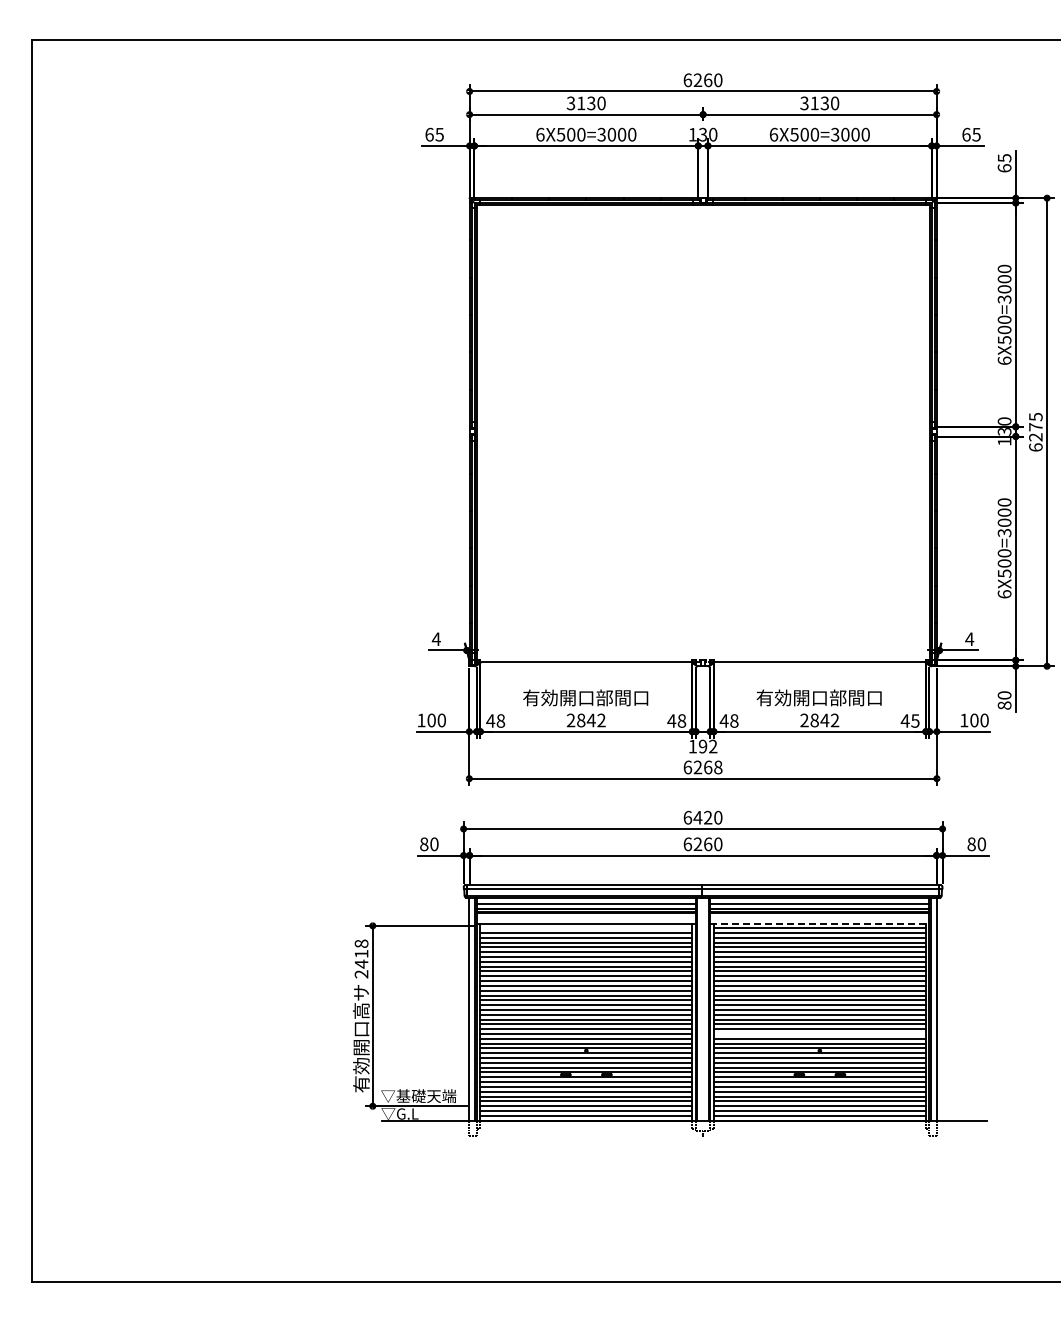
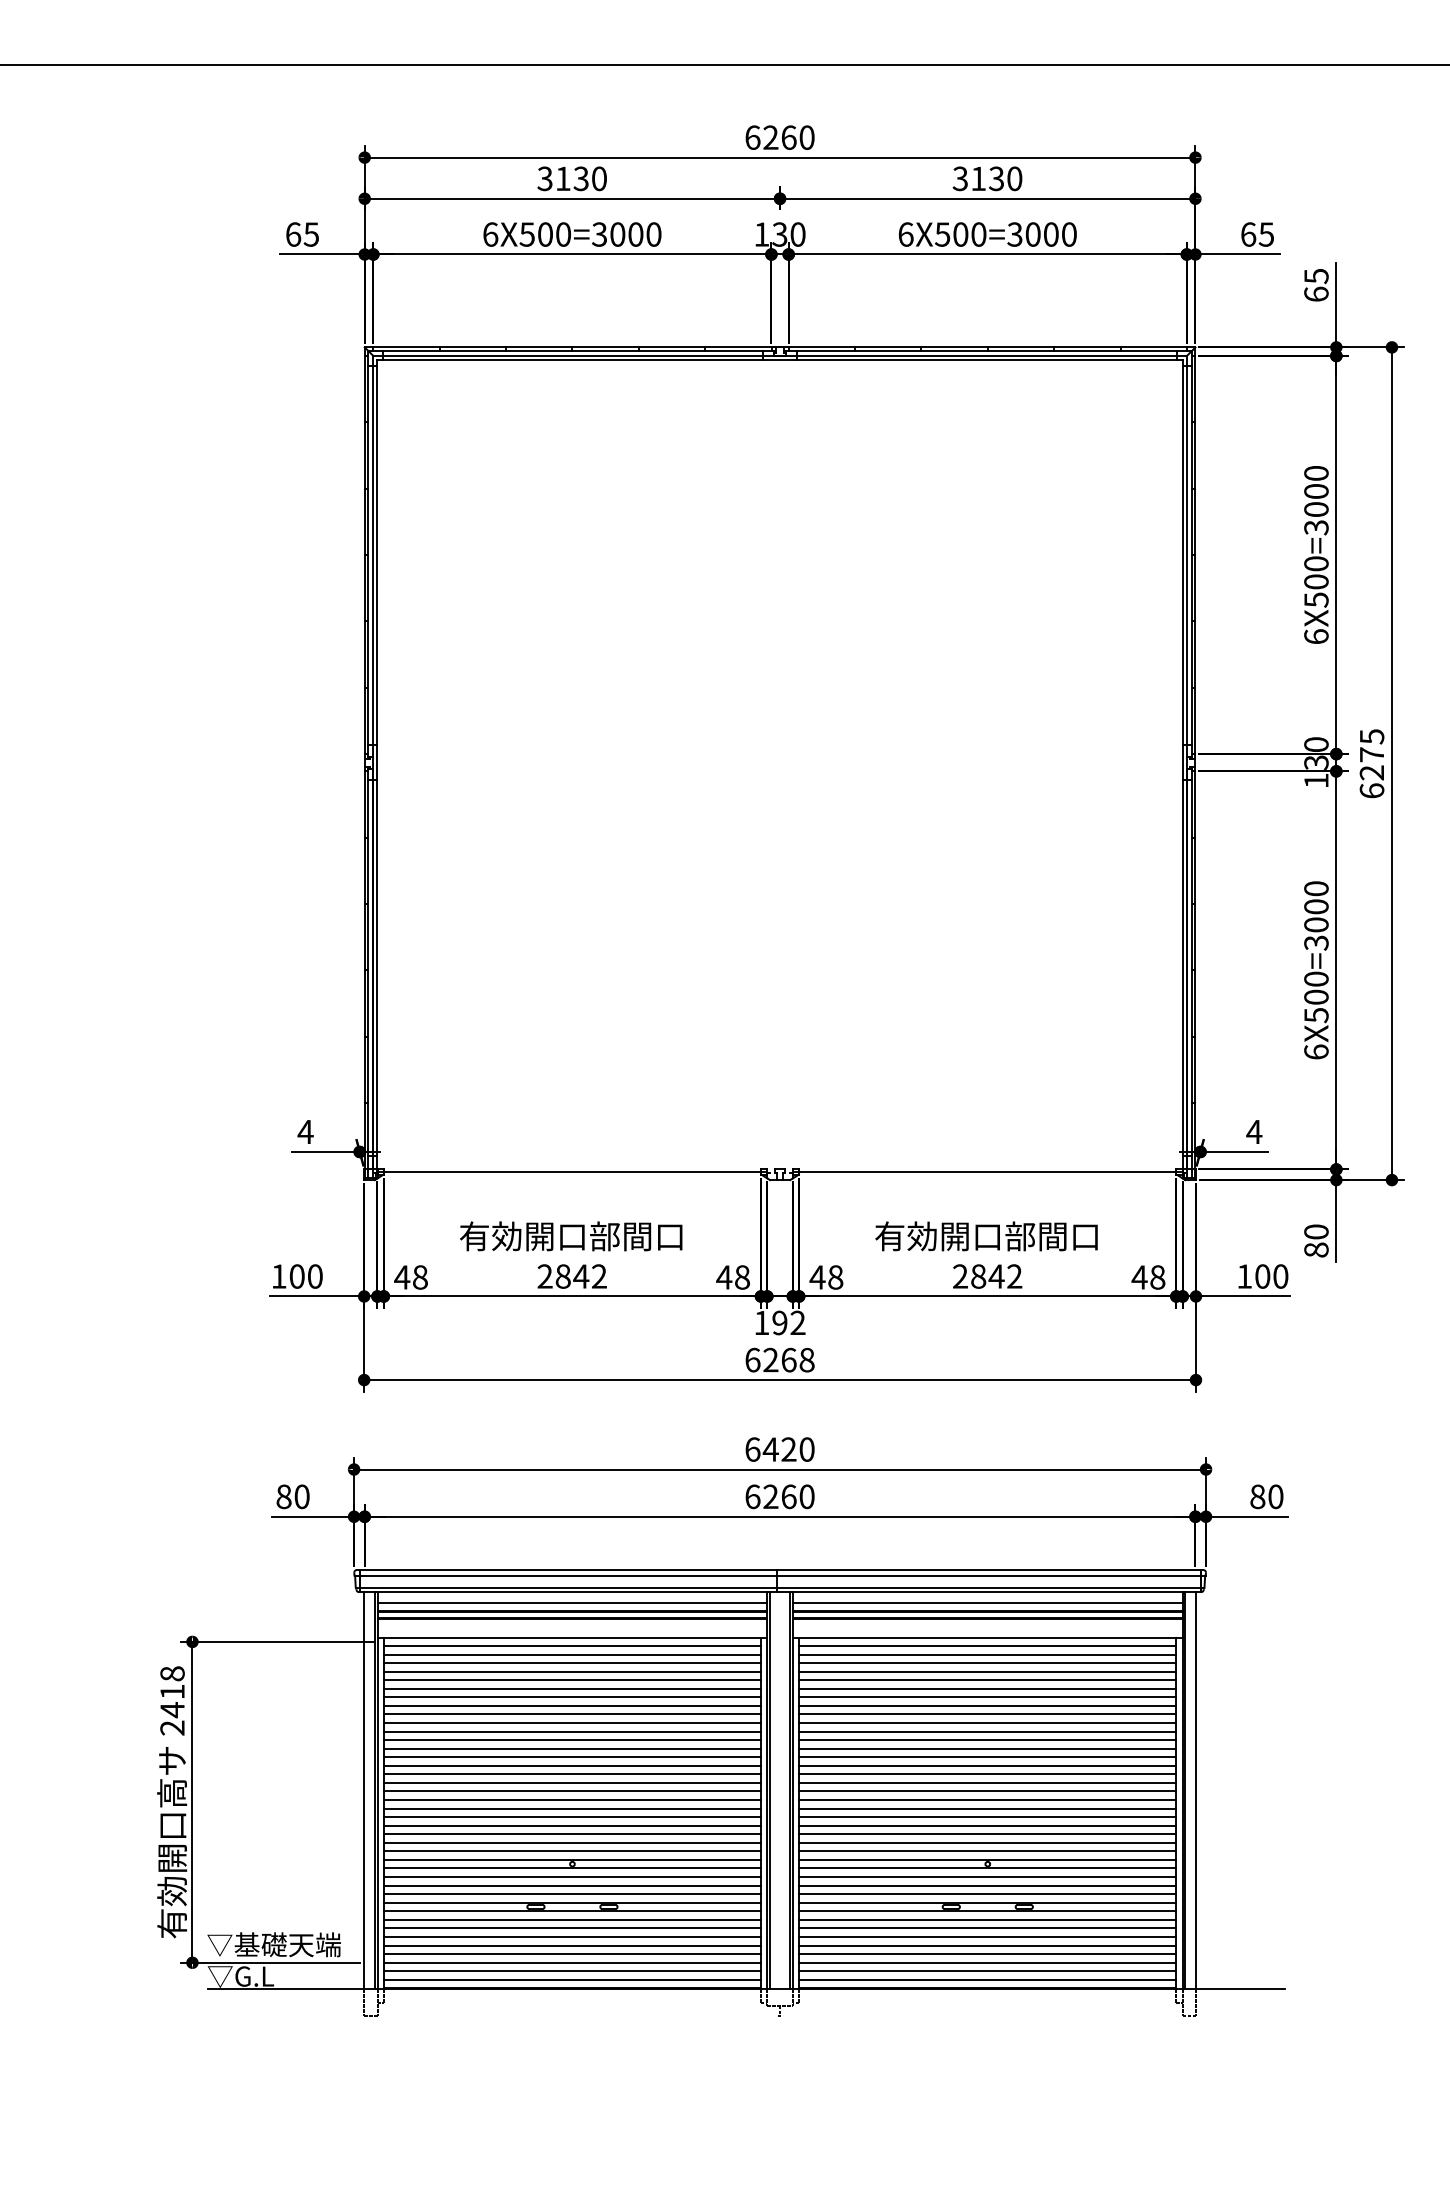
text: (915, 720) -> (1157, 1276), 45 -> 48
line: (819, 923) -> (987, 1637), dashed -> solid
line: (586, 928) -> (572, 1646), added
line: (819, 1034) -> (987, 1835), added

